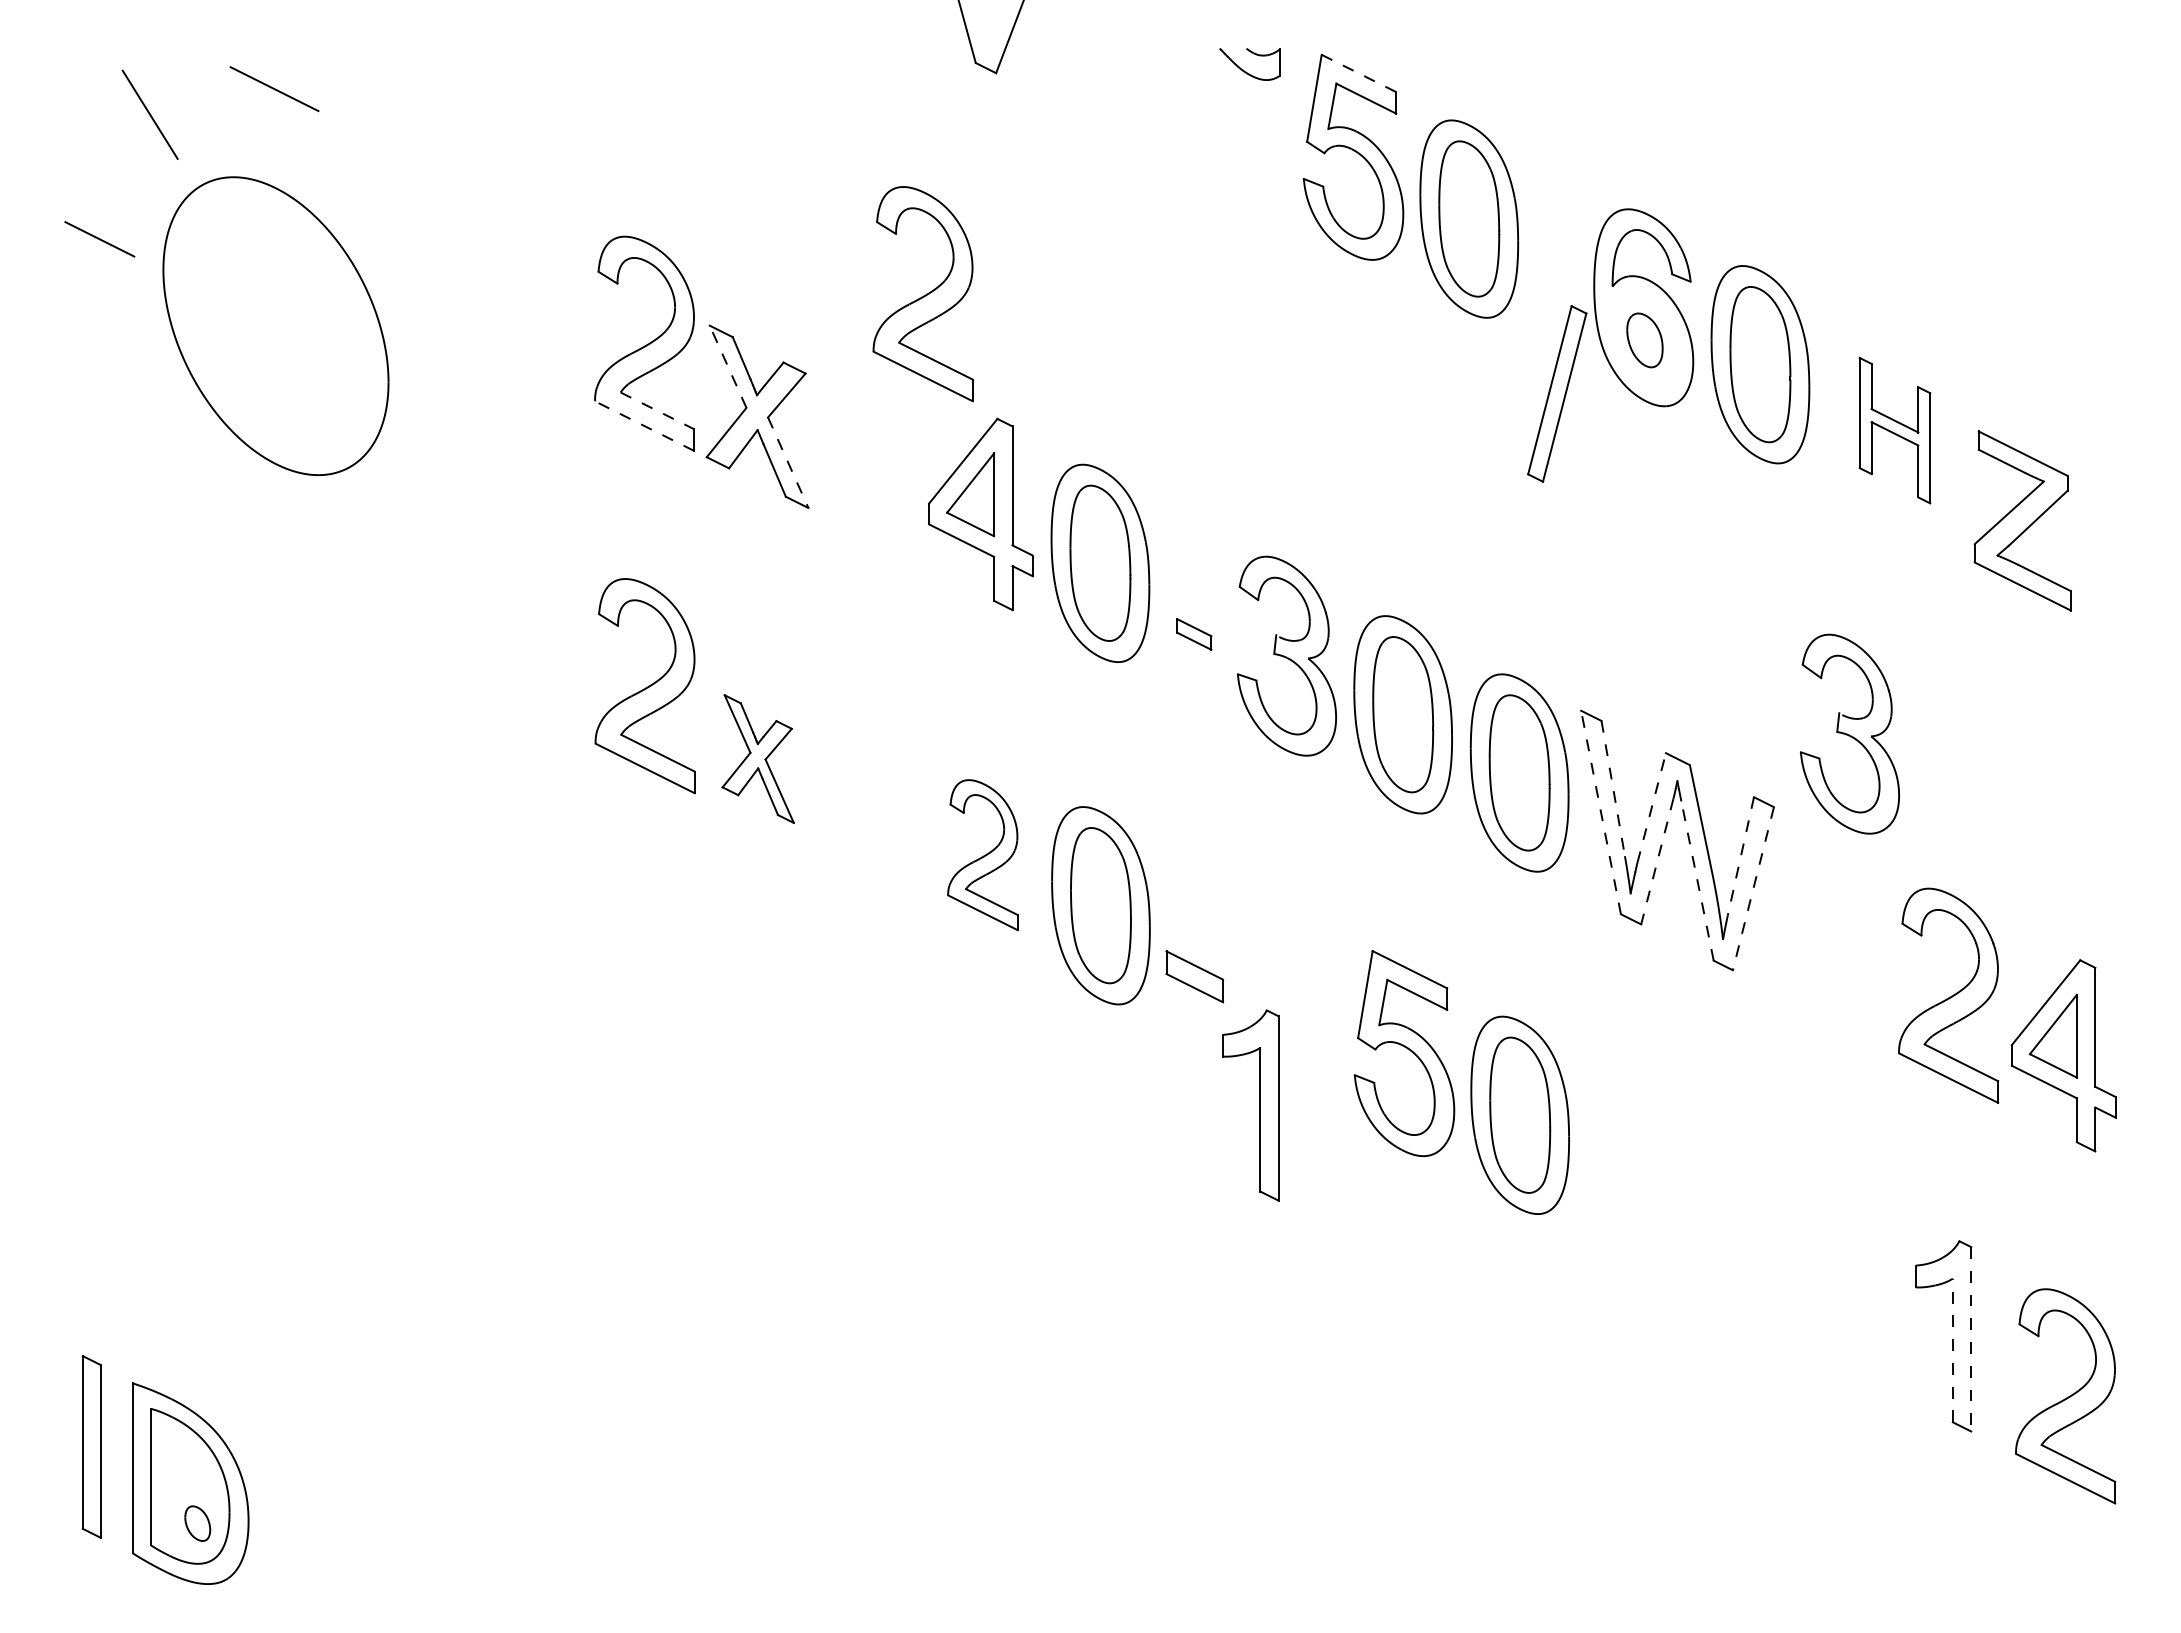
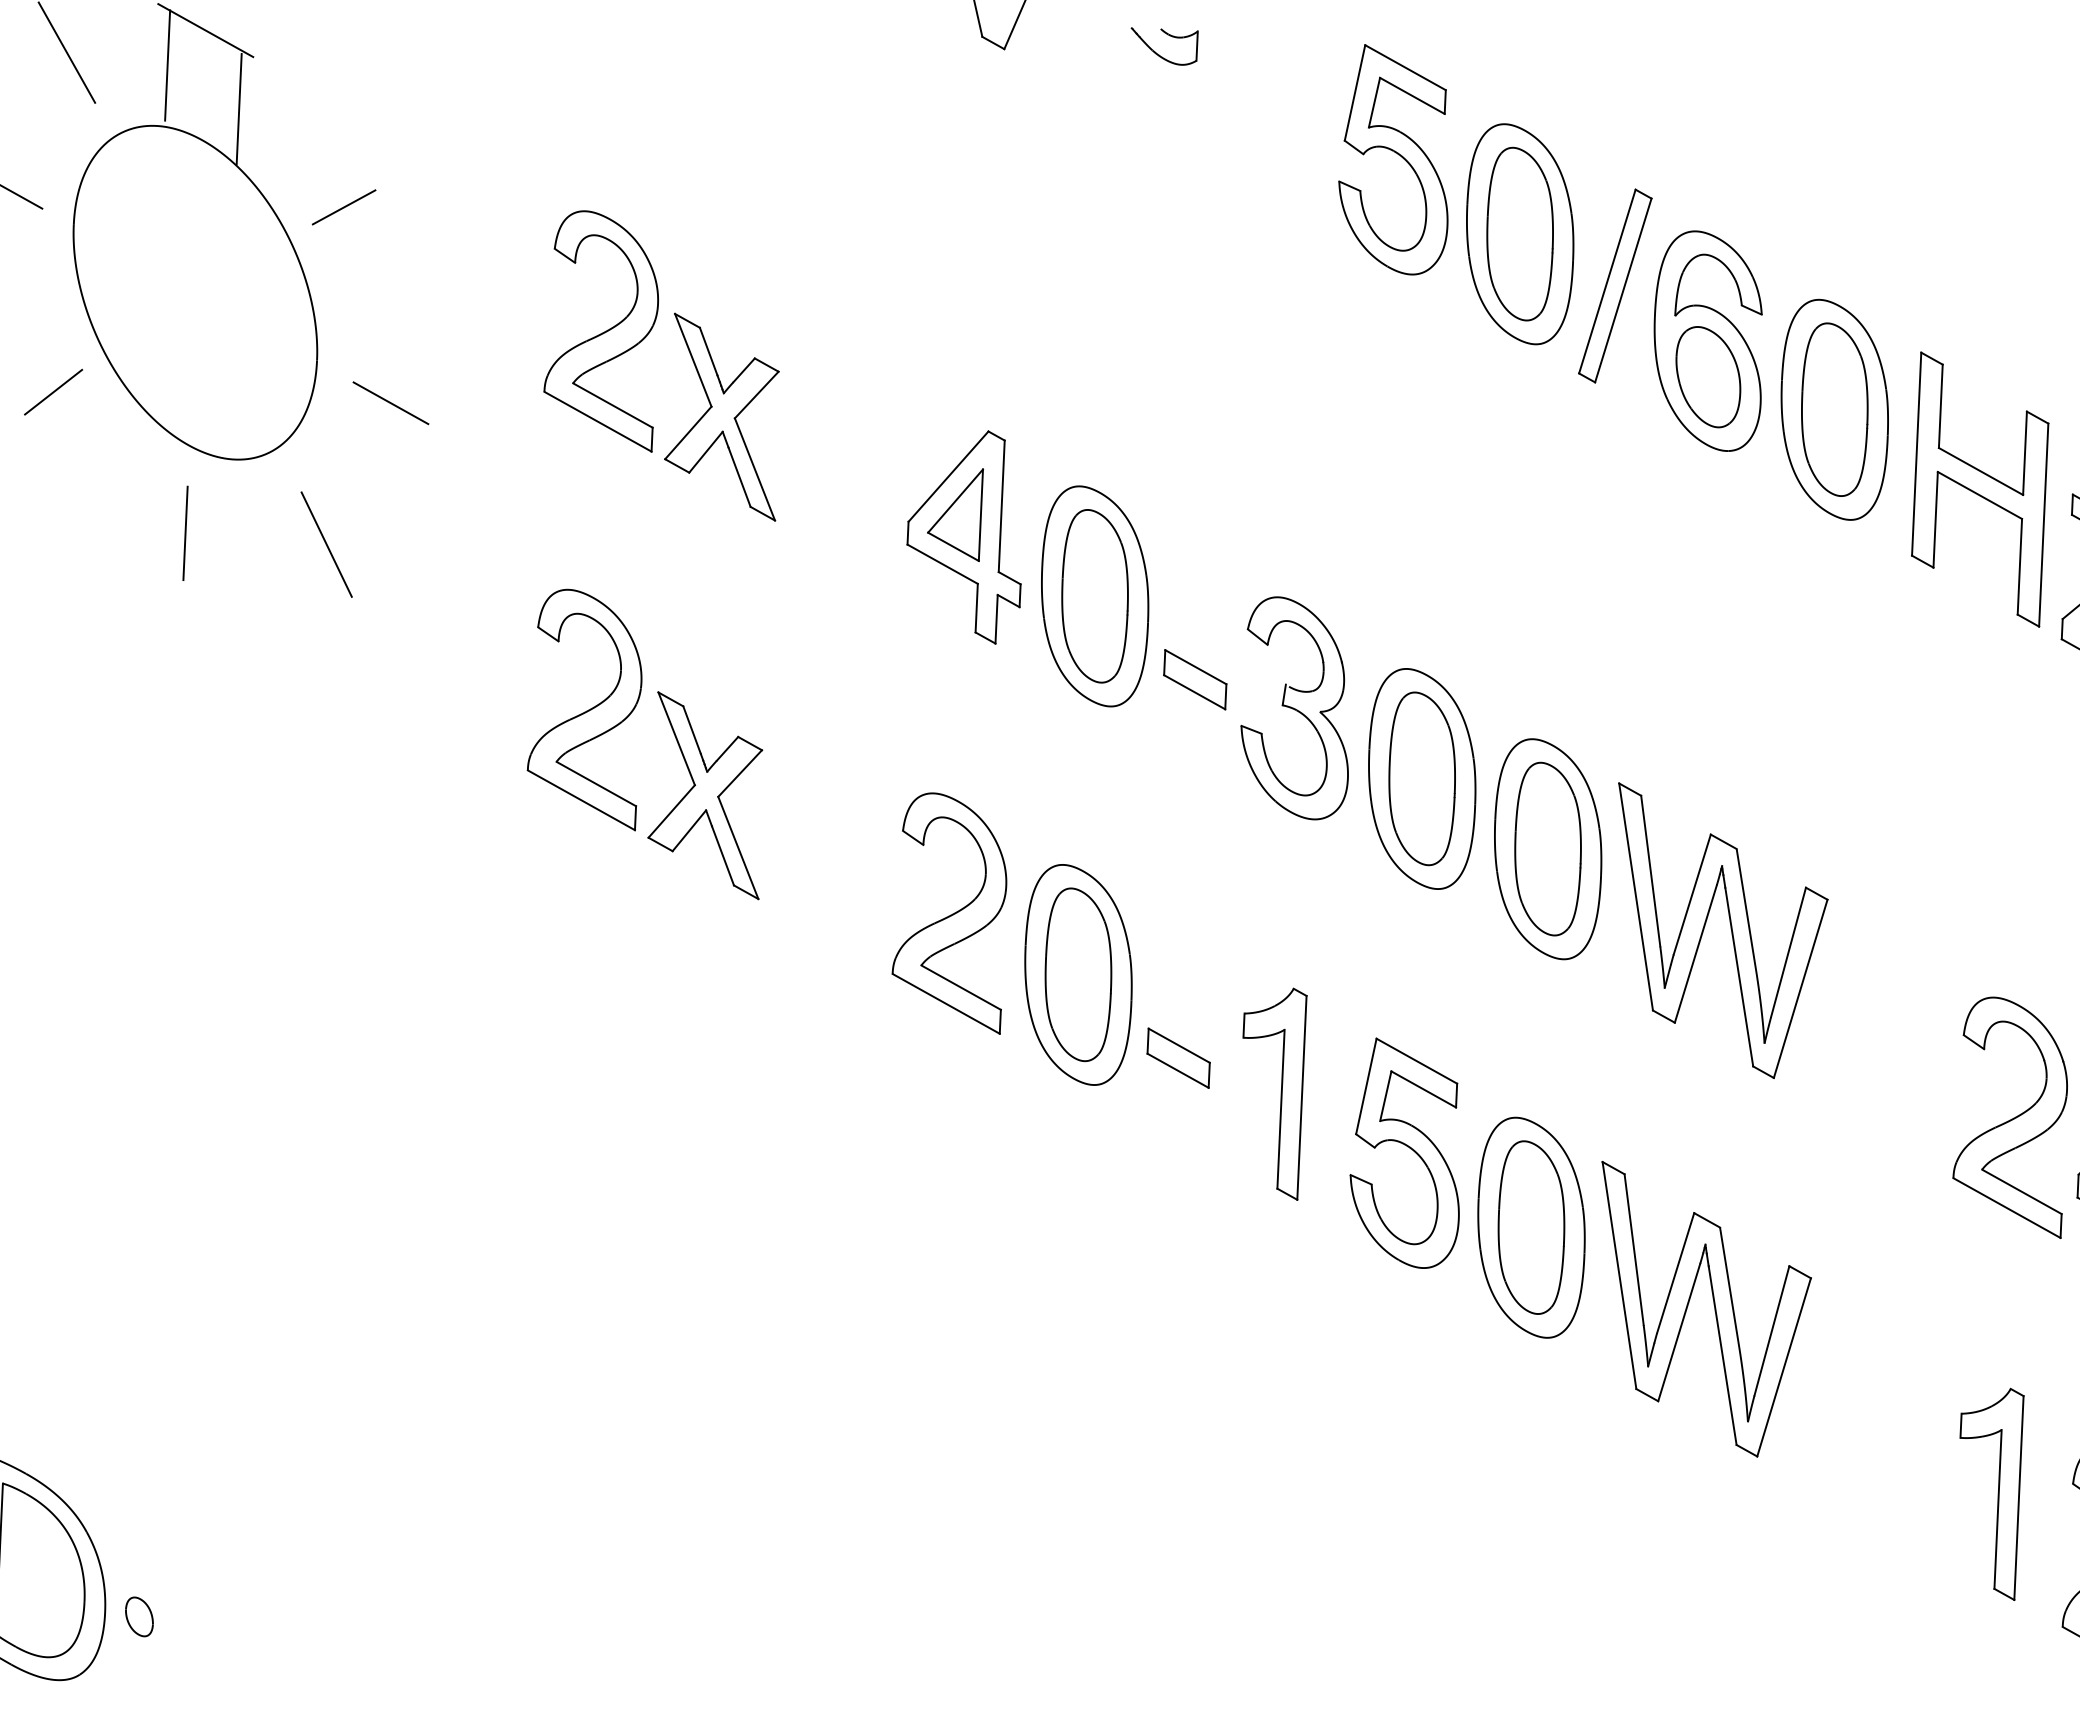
part: (1246, 71) -> (1159, 54), moved
line: (1358, 73) -> (1405, 67), dashed -> solid
line: (241, 122) -> (167, 65), added
line: (307, 158) -> (238, 108), added
line: (406, 242) -> (343, 206), added
part: (922, 294) -> (911, 290), removed
part: (1644, 340) -> (1707, 377), size x1.67
line: (727, 366) -> (692, 359), dashed -> solid
part: (1557, 393) -> (1615, 285), moved
line: (657, 411) -> (612, 406), dashed -> solid
line: (456, 417) -> (390, 402), added
line: (151, 421) -> (53, 391), added
line: (644, 425) -> (597, 421), dashed -> solid
part: (1894, 430) -> (1979, 489), size x1.67
line: (788, 462) -> (755, 469), dashed -> solid
line: (276, 543) -> (185, 533), added
line: (404, 548) -> (326, 544), added
part: (1194, 634) -> (1195, 679), size x1.67
part: (1849, 733) -> (1914, 822), removed
part: (758, 758) -> (707, 794), size x1.43
line: (1613, 788) -> (1651, 871), dashed -> solid
line: (1651, 808) -> (1692, 895), dashed -> solid
line: (1601, 812) -> (1636, 896), dashed -> solid
part: (982, 855) -> (950, 913), size x1.43
line: (1740, 856) -> (1788, 952), dashed -> solid
line: (1657, 861) -> (1696, 953), dashed -> solid
line: (1697, 880) -> (1739, 976), dashed -> solid
line: (1753, 889) -> (1800, 989), dashed -> solid
part: (1259, 1105) -> (1280, 1093), moved
part: (1688, 1182) -> (1714, 1310), added
line: (1971, 1339) -> (2019, 1498), dashed -> solid
line: (1952, 1350) -> (1997, 1509), dashed -> solid
part: (197, 1523) -> (139, 1616), moved

